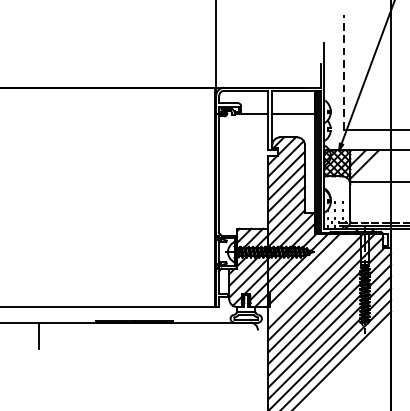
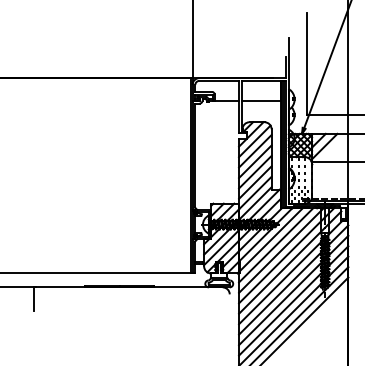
line: (344, 71) -> (306, 63), dashed -> solid
line: (310, 275) -> (276, 245), added

